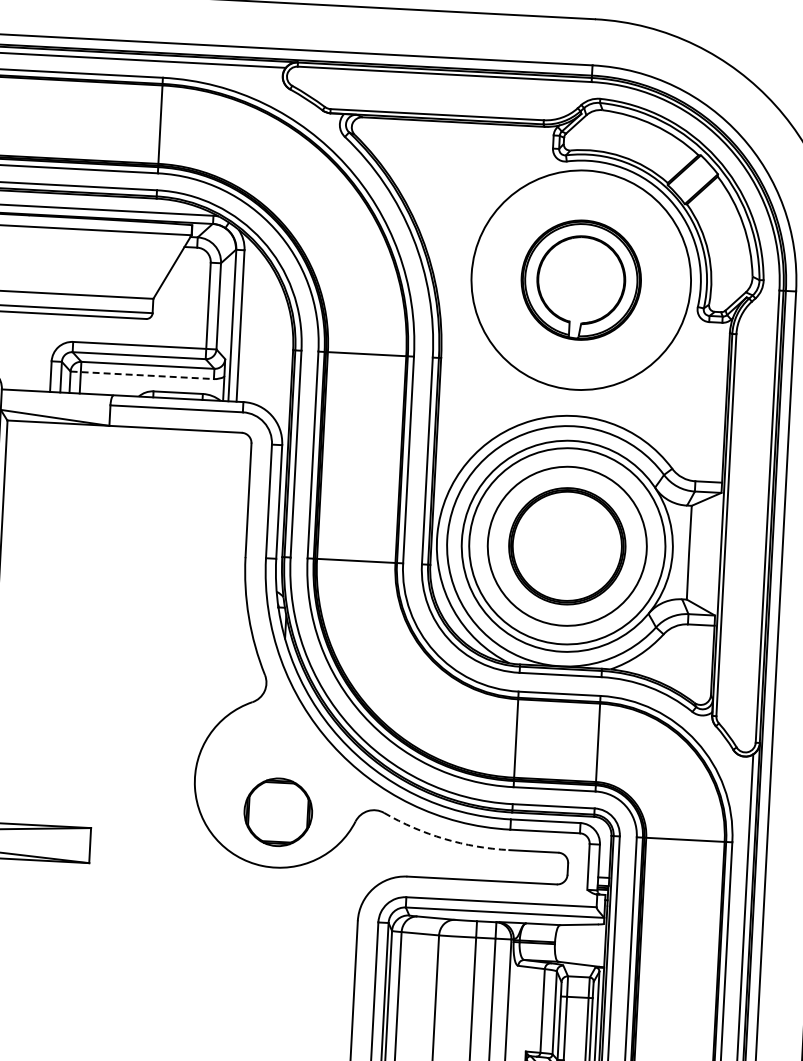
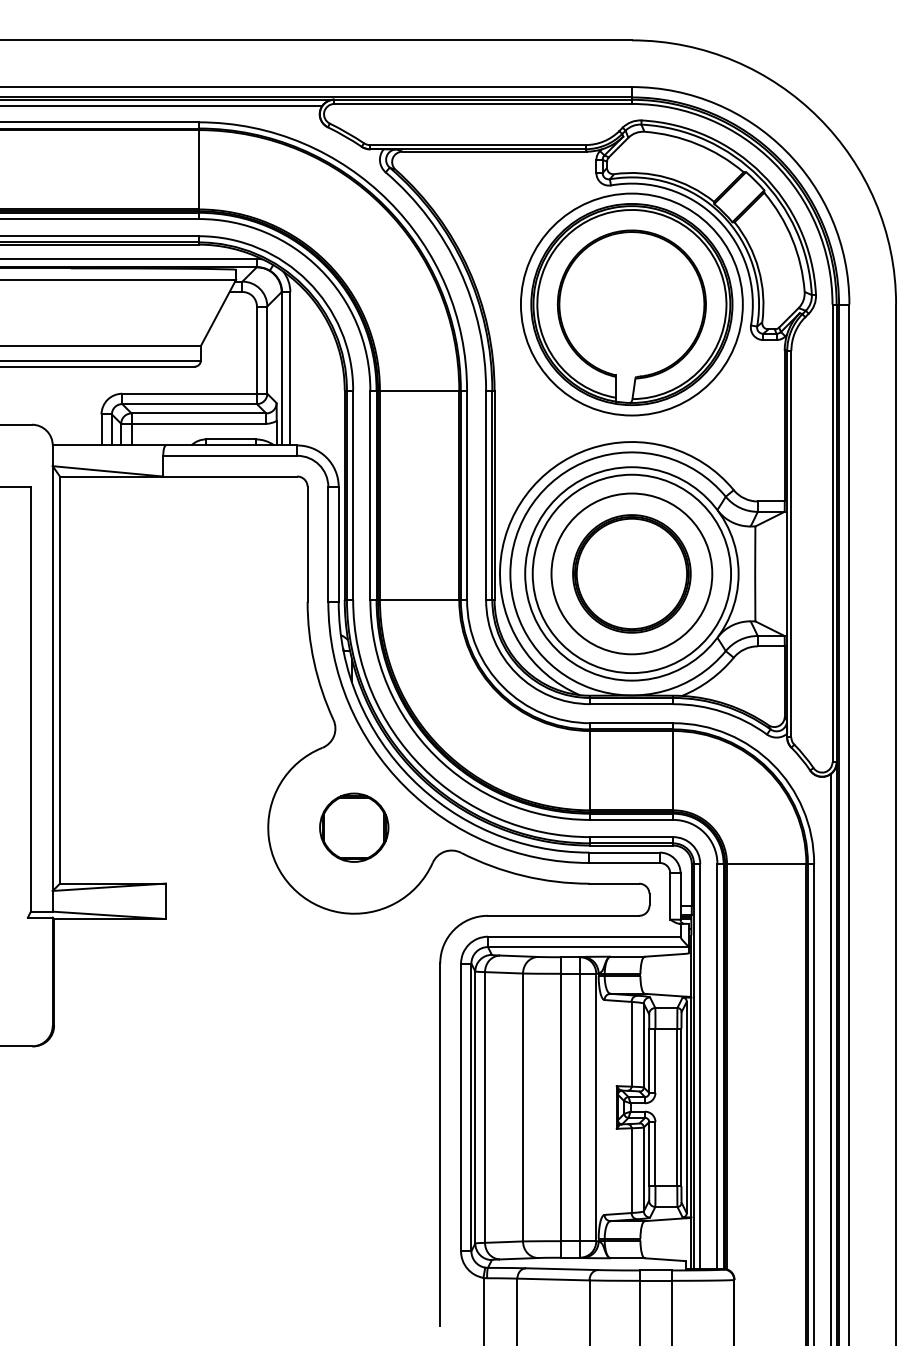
part: (580, 280) -> (631, 304), size x1.67
line: (142, 375) -> (193, 423), dashed -> solid
part: (278, 812) -> (354, 827), moved
arc: (444, 838) -> (523, 875), dashed -> solid

